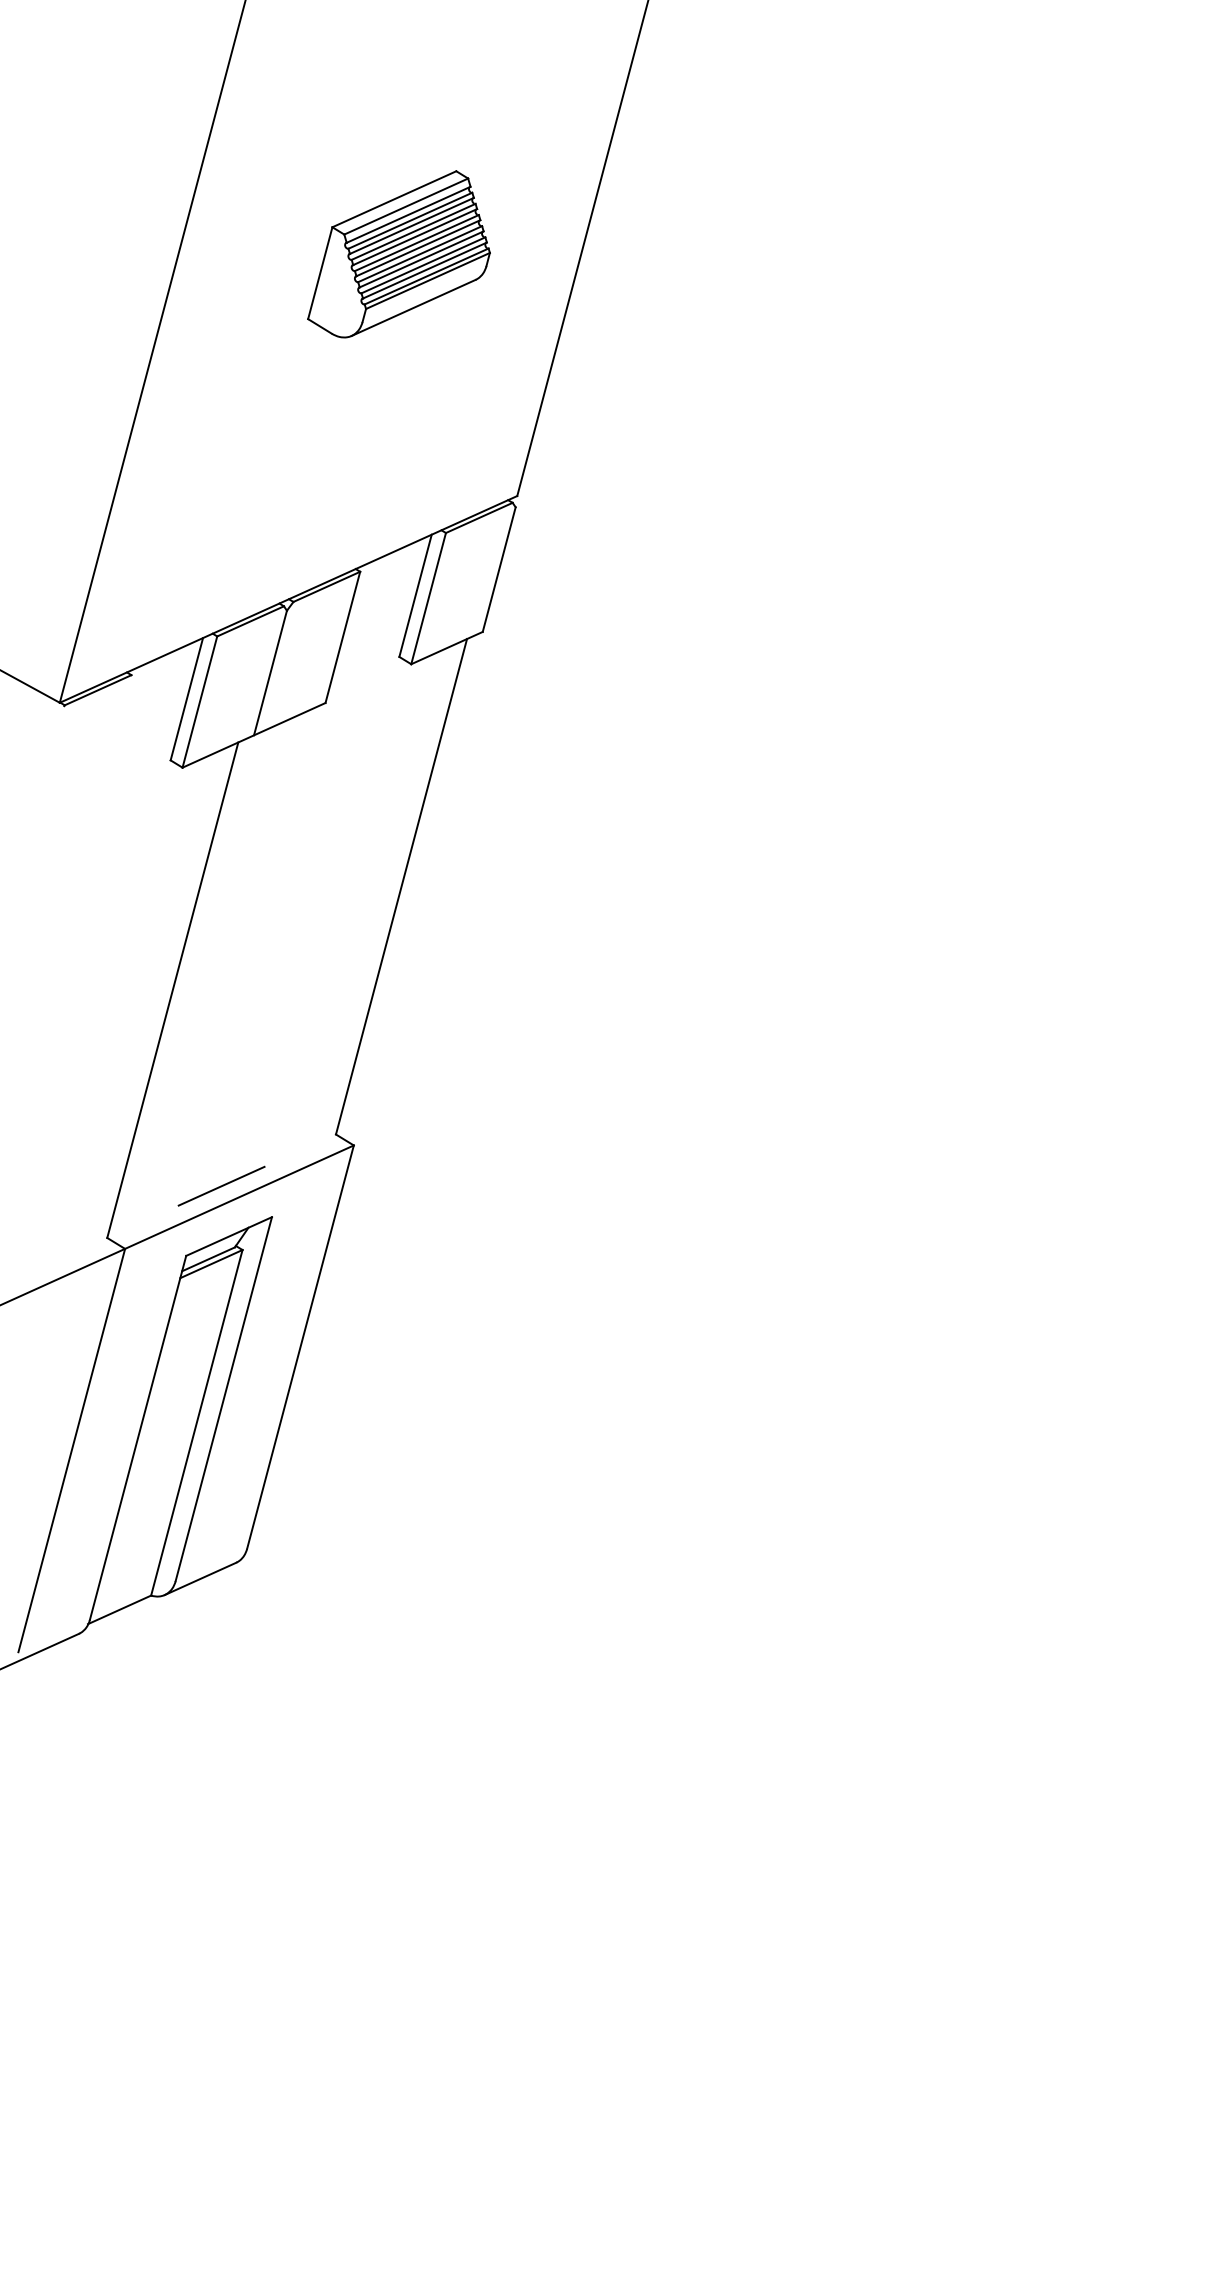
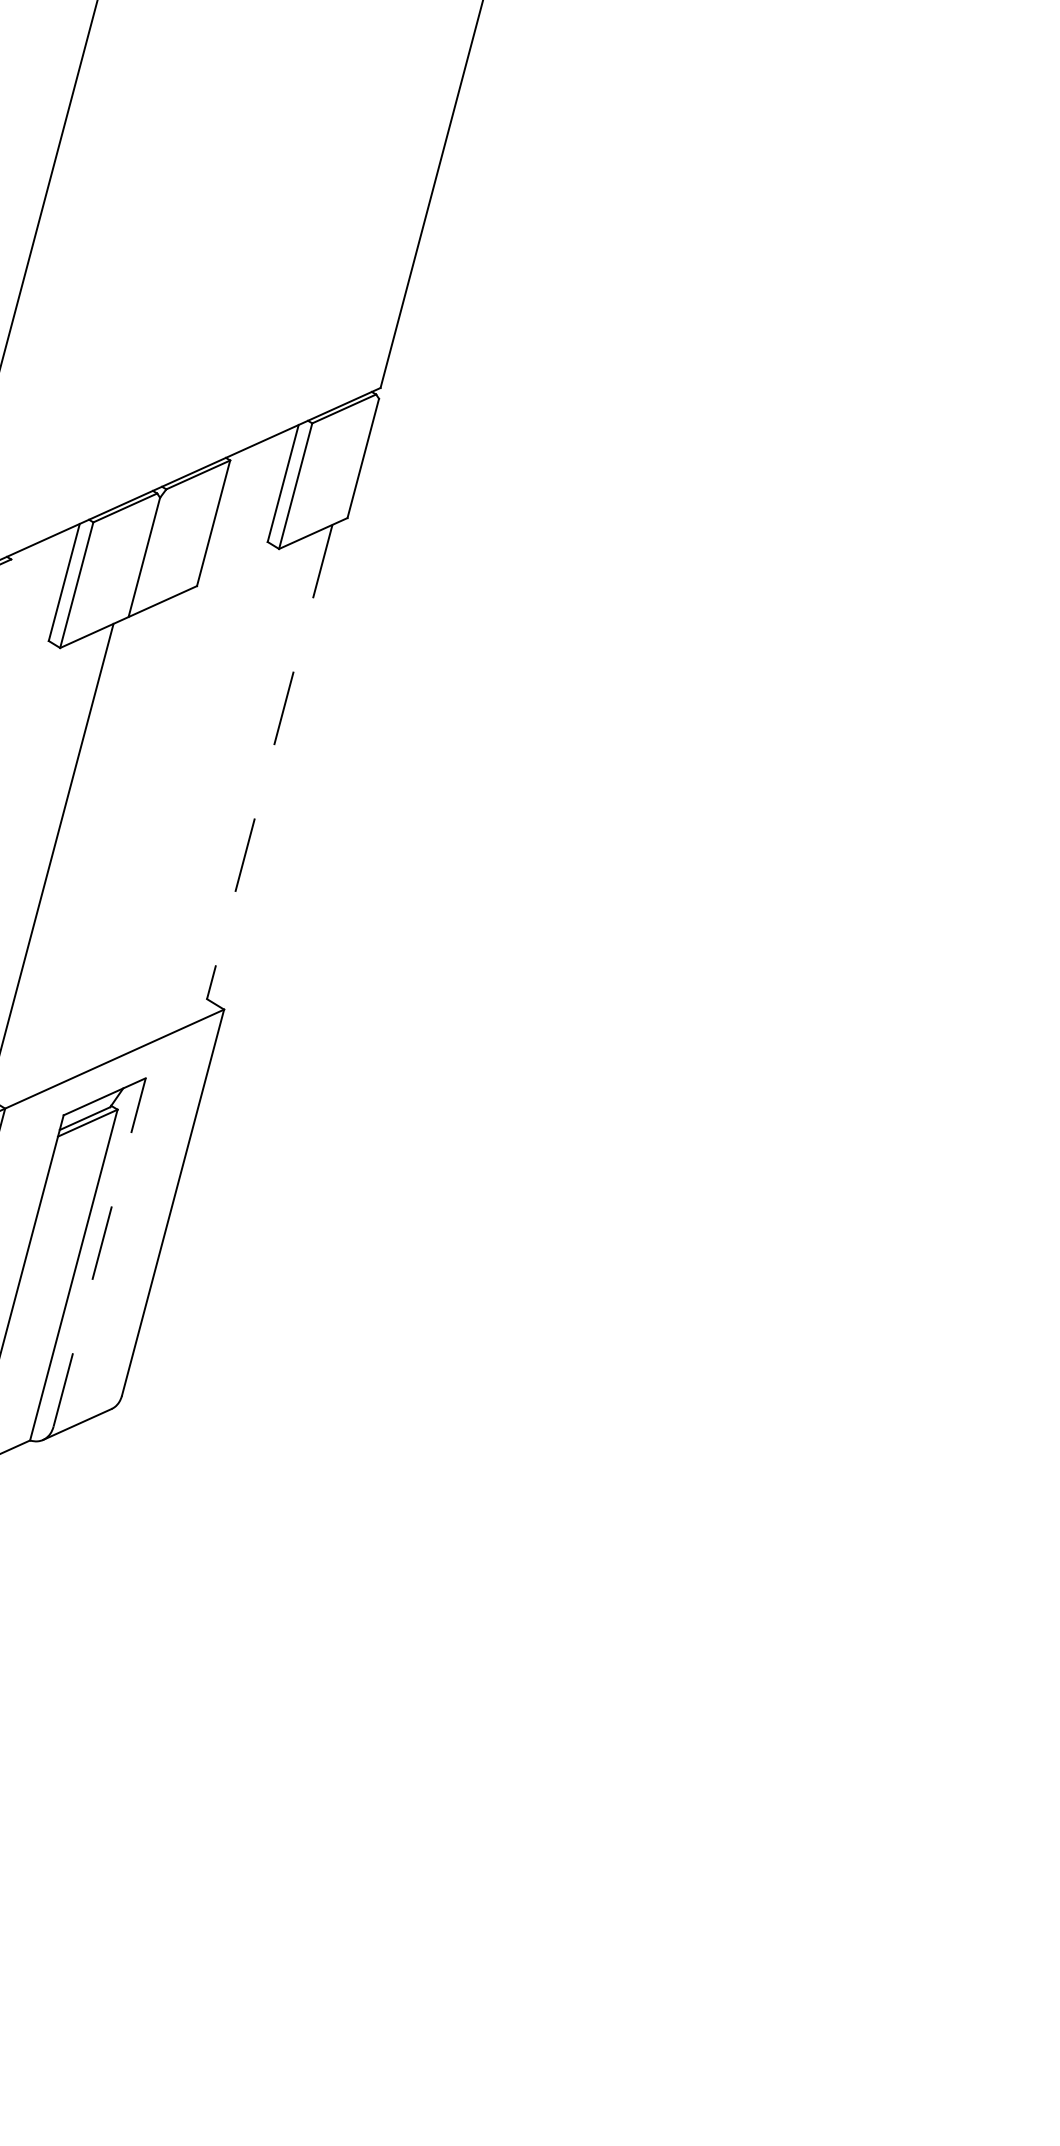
part: (398, 254) -> (266, 156), removed
line: (401, 887) -> (269, 762), solid -> dashed
line: (221, 1185) -> (97, 1047), removed
line: (223, 1398) -> (99, 1251), solid -> dashed

